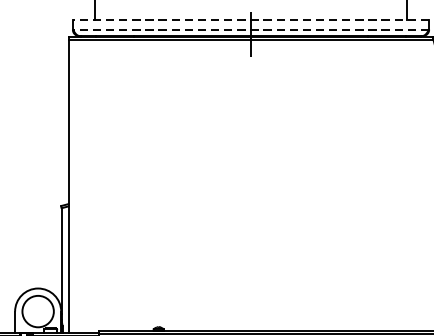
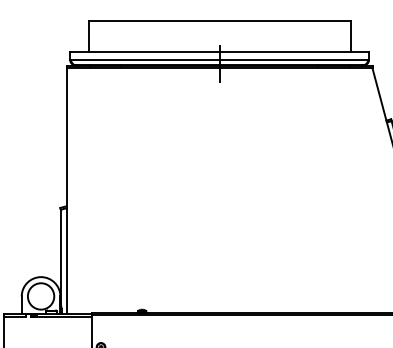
line: (250, 20) -> (219, 52), dashed -> solid
line: (250, 30) -> (219, 60), dashed -> solid

